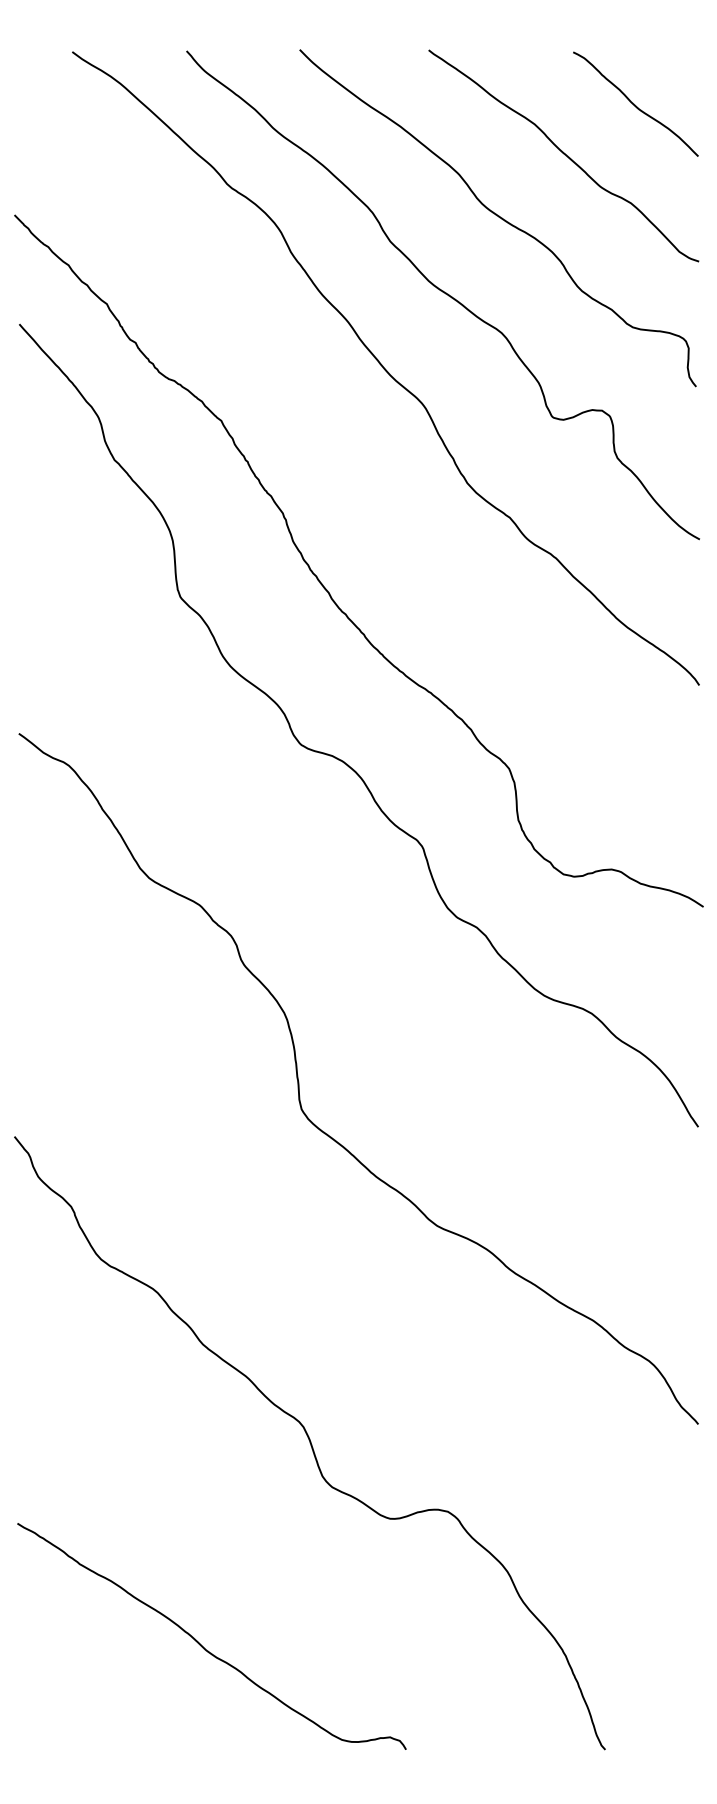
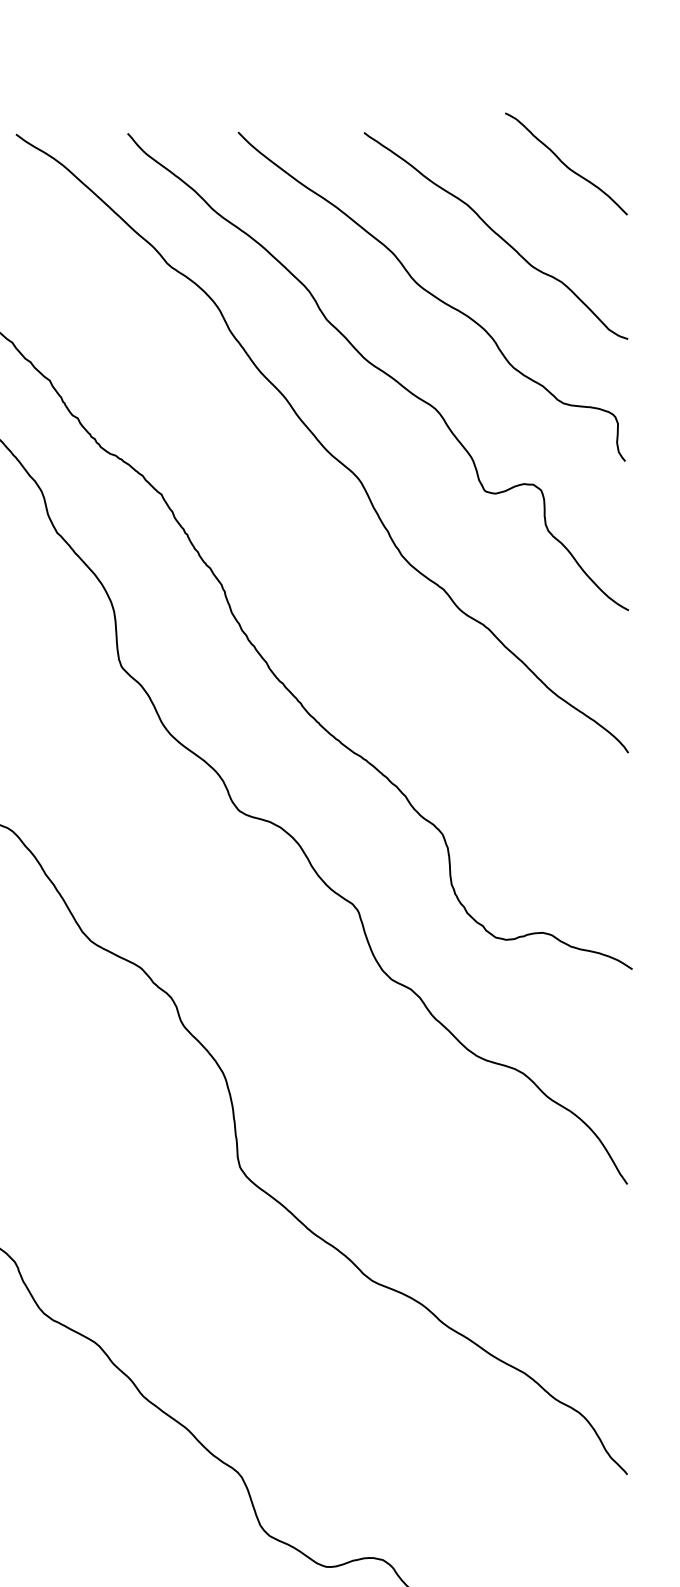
curve: (634, 103) -> (565, 163), moved

